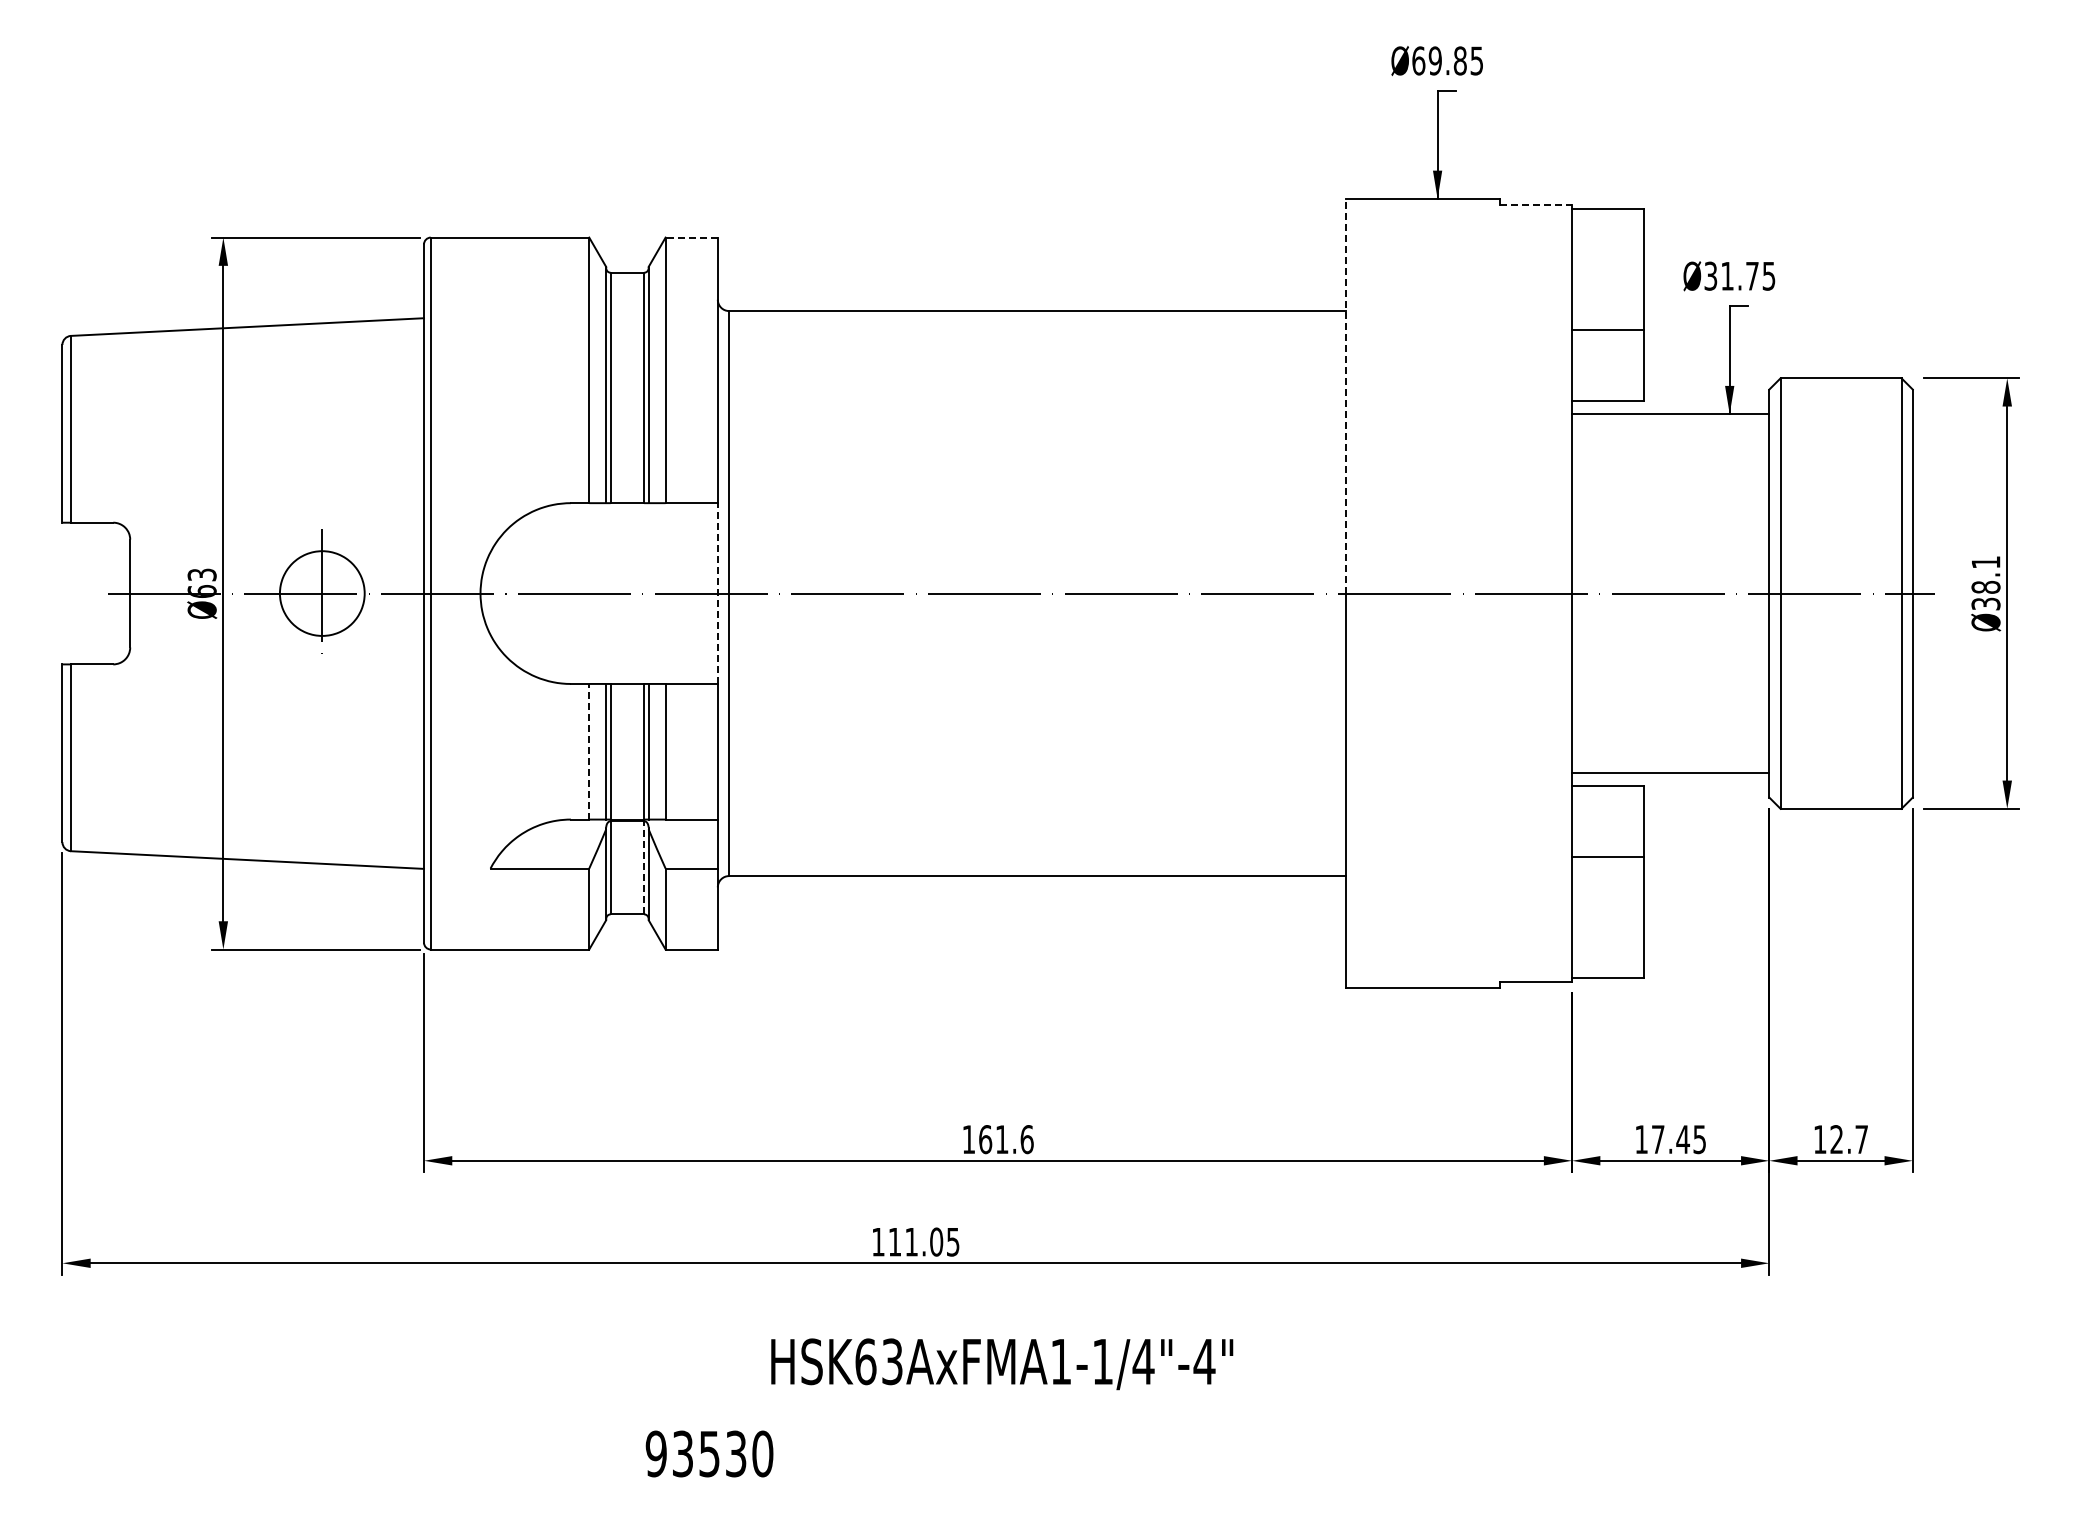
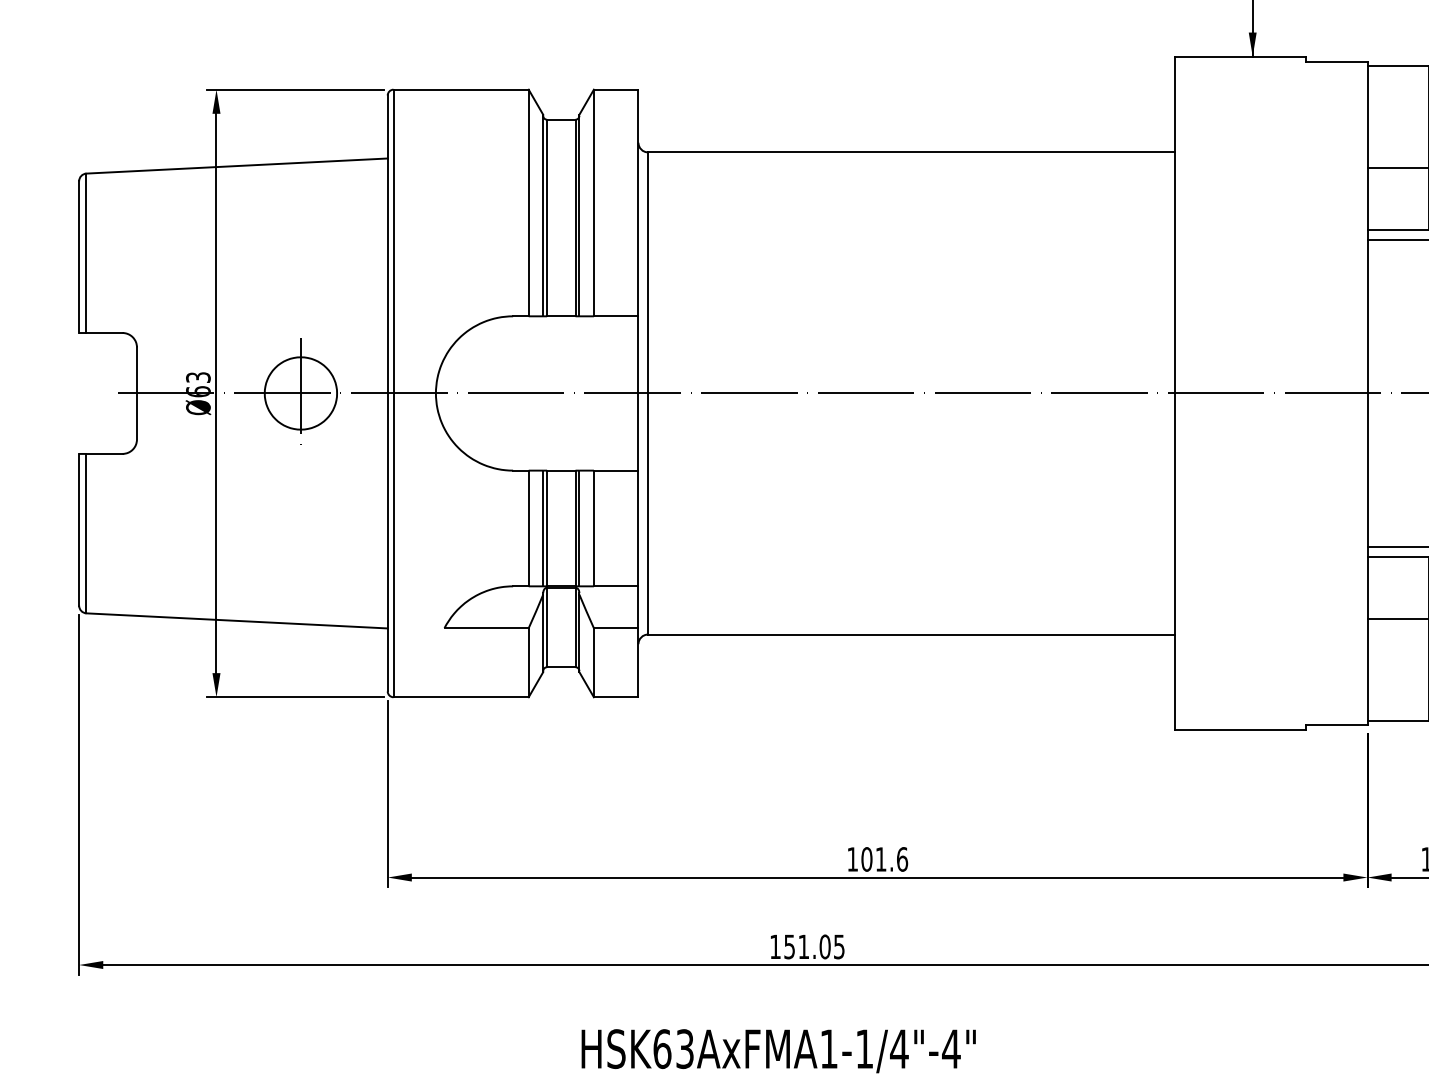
line: (1536, 205) -> (1337, 62), dashed -> solid
line: (691, 237) -> (615, 89), dashed -> solid
line: (1346, 395) -> (1174, 224), dashed -> solid
line: (717, 593) -> (638, 393), dashed -> solid
line: (589, 751) -> (528, 528), dashed -> solid
line: (644, 867) -> (575, 627), dashed -> solid
text: (985, 1139) -> (866, 859), 161.6 -> 101.6
text: (894, 1242) -> (789, 947), 111.05 -> 151.05
text: (1002, 1364) -> (778, 1051), moved

